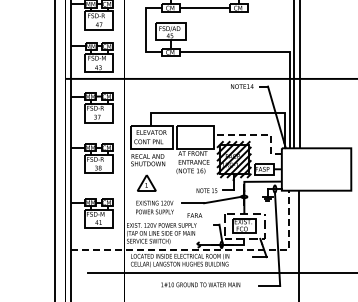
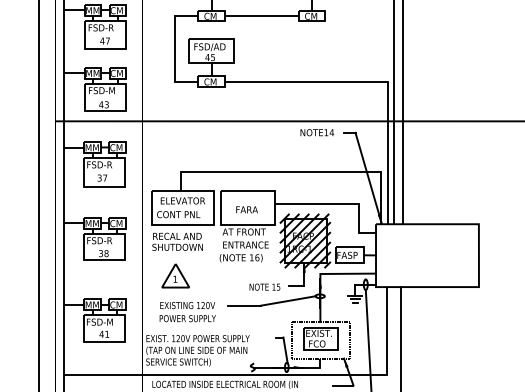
line: (258, 134) -> (341, 203), dashed -> solid
text: (194, 215) -> (246, 209), moved
line: (211, 249) -> (271, 374), dashed -> solid

